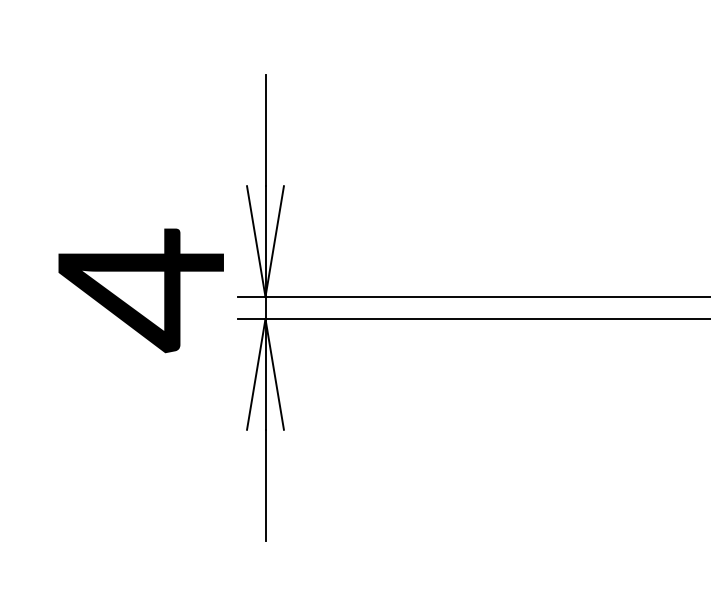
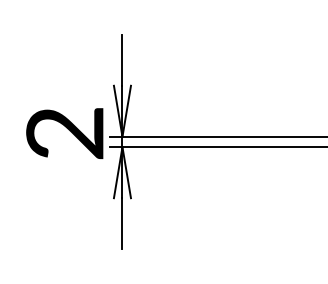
text: (139, 289) -> (64, 133), 4 -> 2

